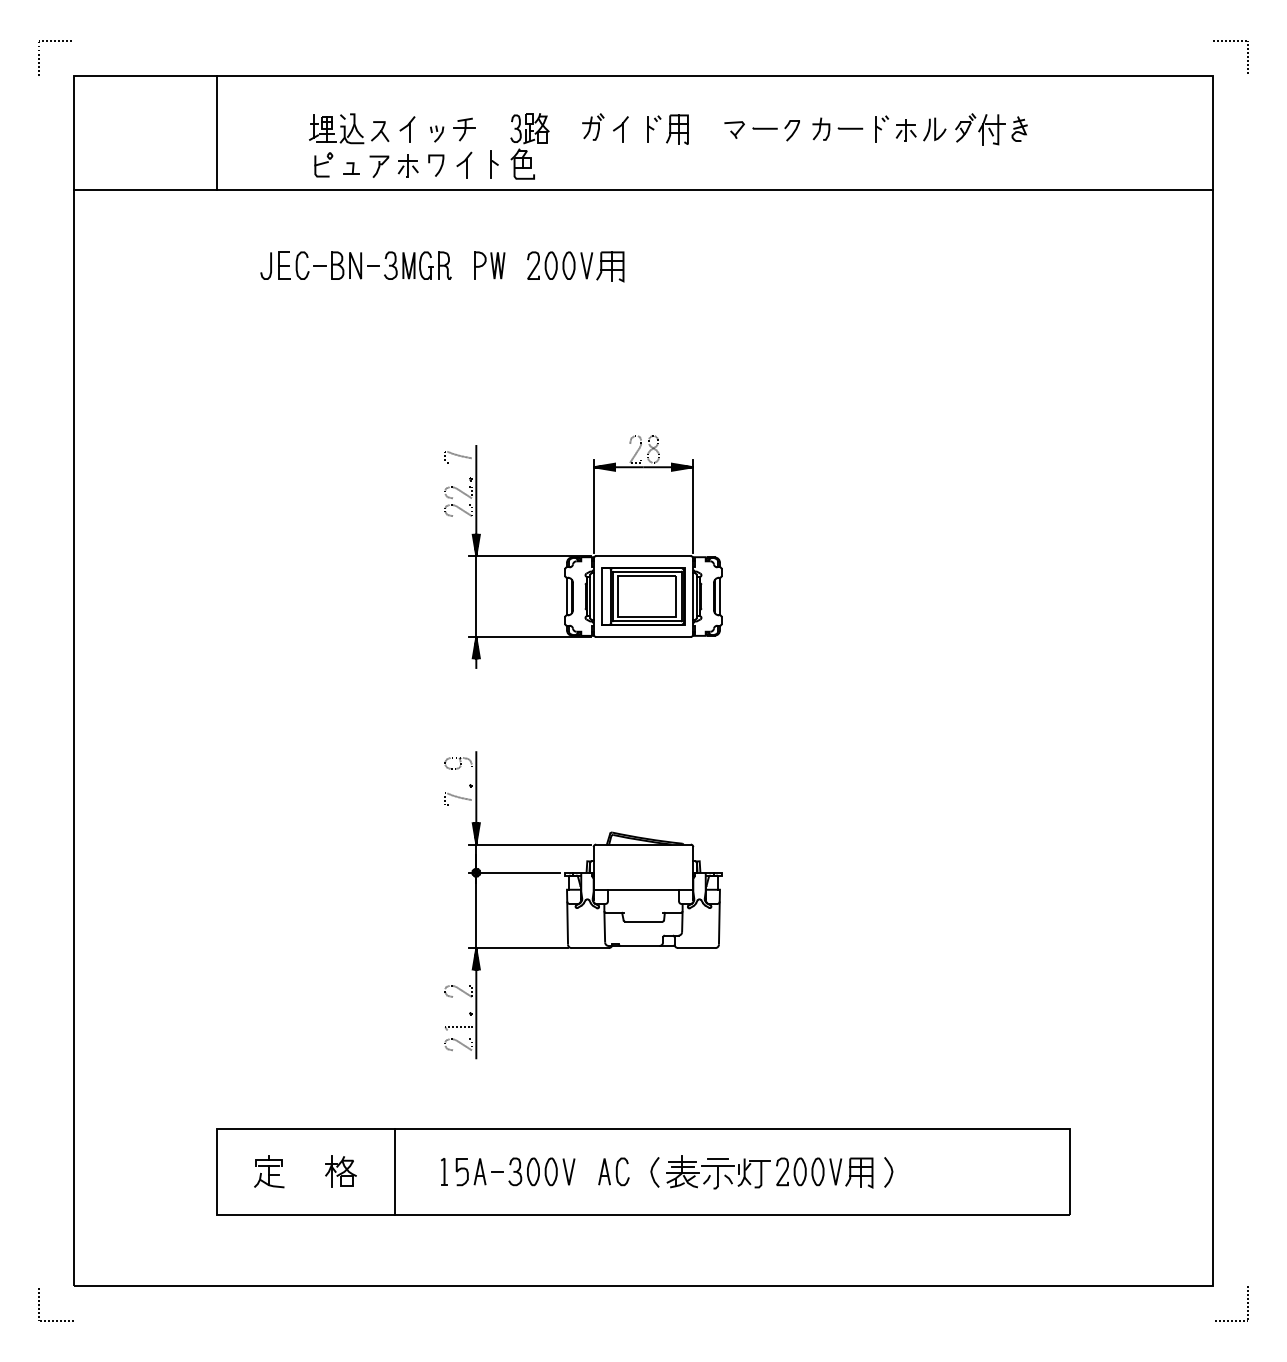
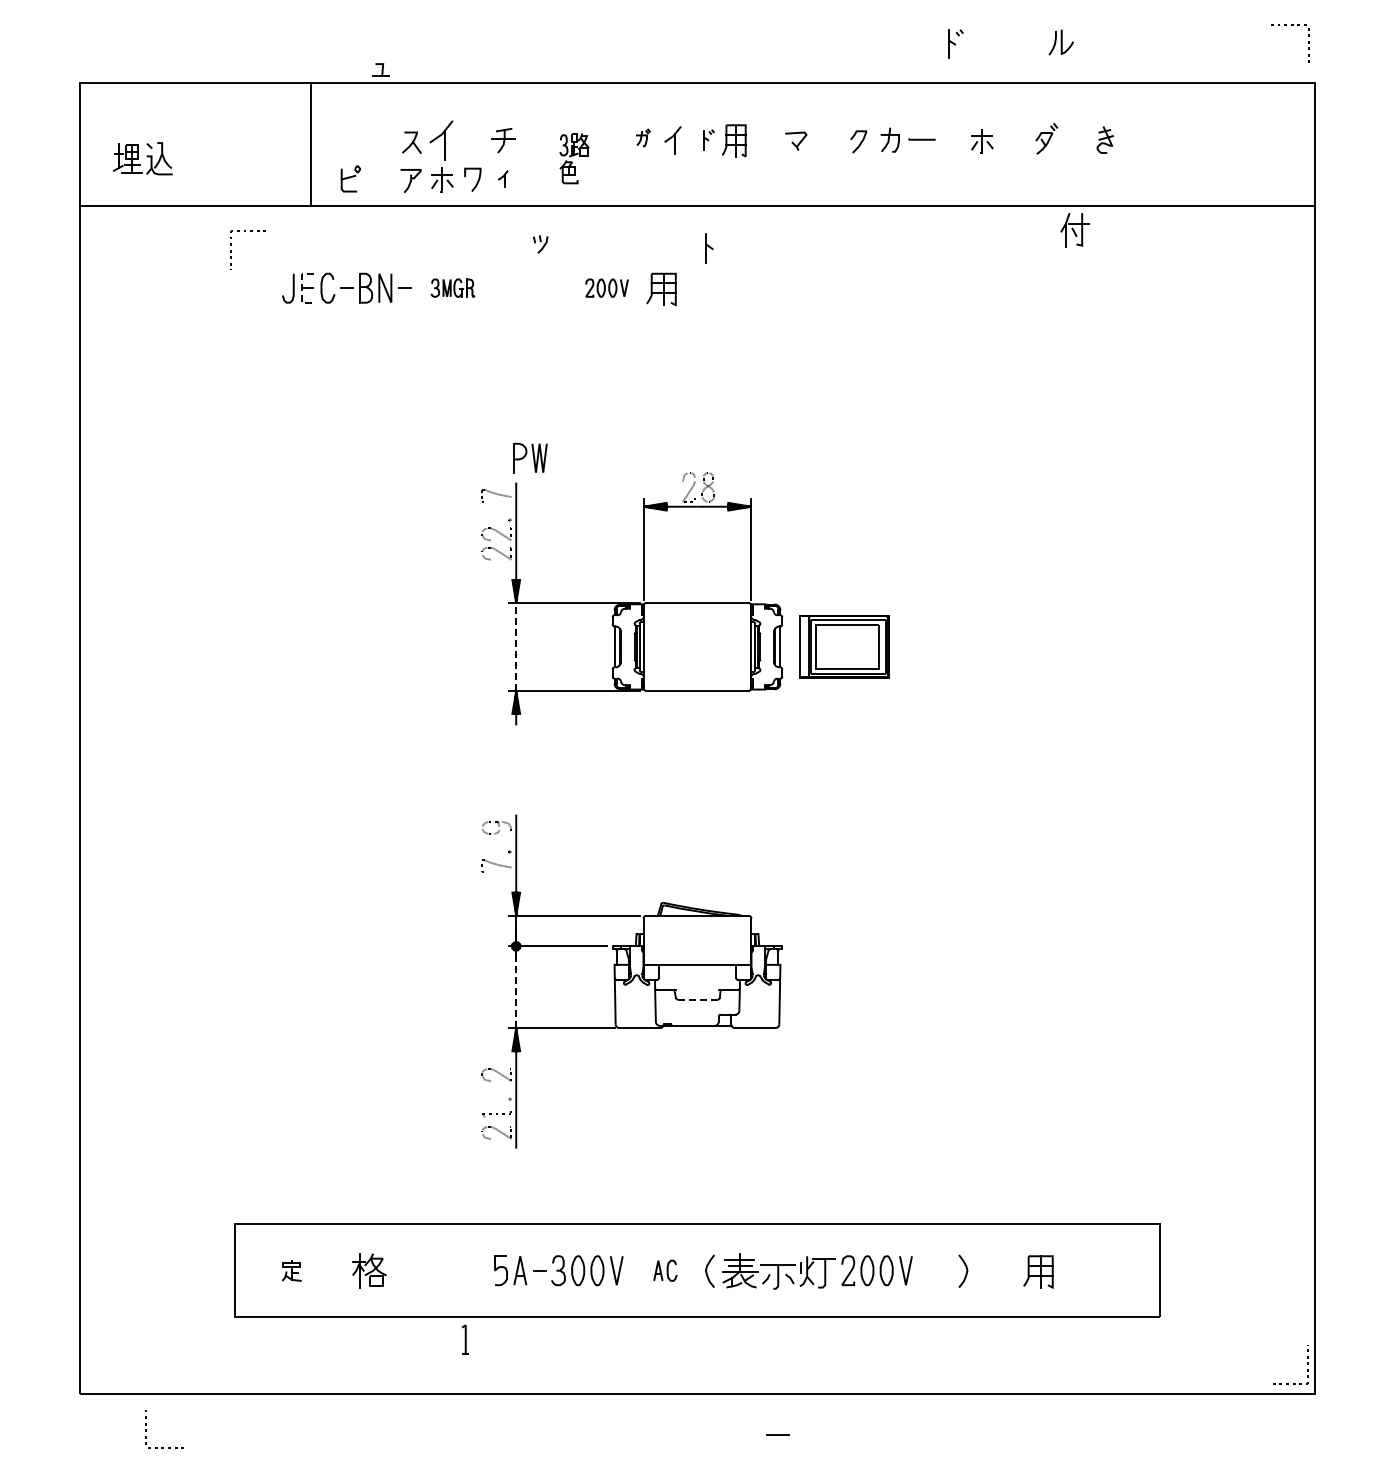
line: (1247, 57) -> (1308, 43), moved
line: (39, 58) -> (231, 250), moved
part: (593, 126) -> (643, 137), size x0.6
part: (336, 128) -> (142, 158), moved
part: (653, 128) -> (708, 139), size x0.7
line: (764, 128) -> (828, 139), removed
part: (881, 128) -> (955, 43), moved
part: (407, 129) -> (441, 140), size x1.4
part: (934, 129) -> (1060, 42), moved
part: (991, 130) -> (1074, 230), moved
line: (216, 133) -> (310, 144), moved
part: (436, 134) -> (540, 244), moved
part: (530, 146) -> (574, 158), size x0.7
part: (463, 164) -> (502, 178), size x0.6
part: (495, 164) -> (709, 248), moved
part: (351, 168) -> (380, 69), moved
line: (279, 265) -> (302, 288), solid -> dashed
part: (417, 265) -> (452, 287), size x0.6
part: (489, 265) -> (530, 457), moved
part: (559, 265) -> (606, 287), size x0.6
line: (476, 596) -> (516, 646), solid -> dashed
part: (643, 596) -> (844, 646), moved
line: (476, 910) -> (516, 987), solid -> dashed
line: (644, 921) -> (698, 999), solid -> dashed
line: (717, 1157) -> (777, 1434), moved
part: (269, 1171) -> (291, 1270), size x0.6
line: (394, 1171) -> (427, 1270), removed
part: (444, 1171) -> (465, 1339), moved
part: (613, 1171) -> (665, 1270), size x0.7
part: (859, 1172) -> (1038, 1271), moved
line: (1247, 1303) -> (1307, 1364), moved
line: (39, 1304) -> (146, 1429), moved

